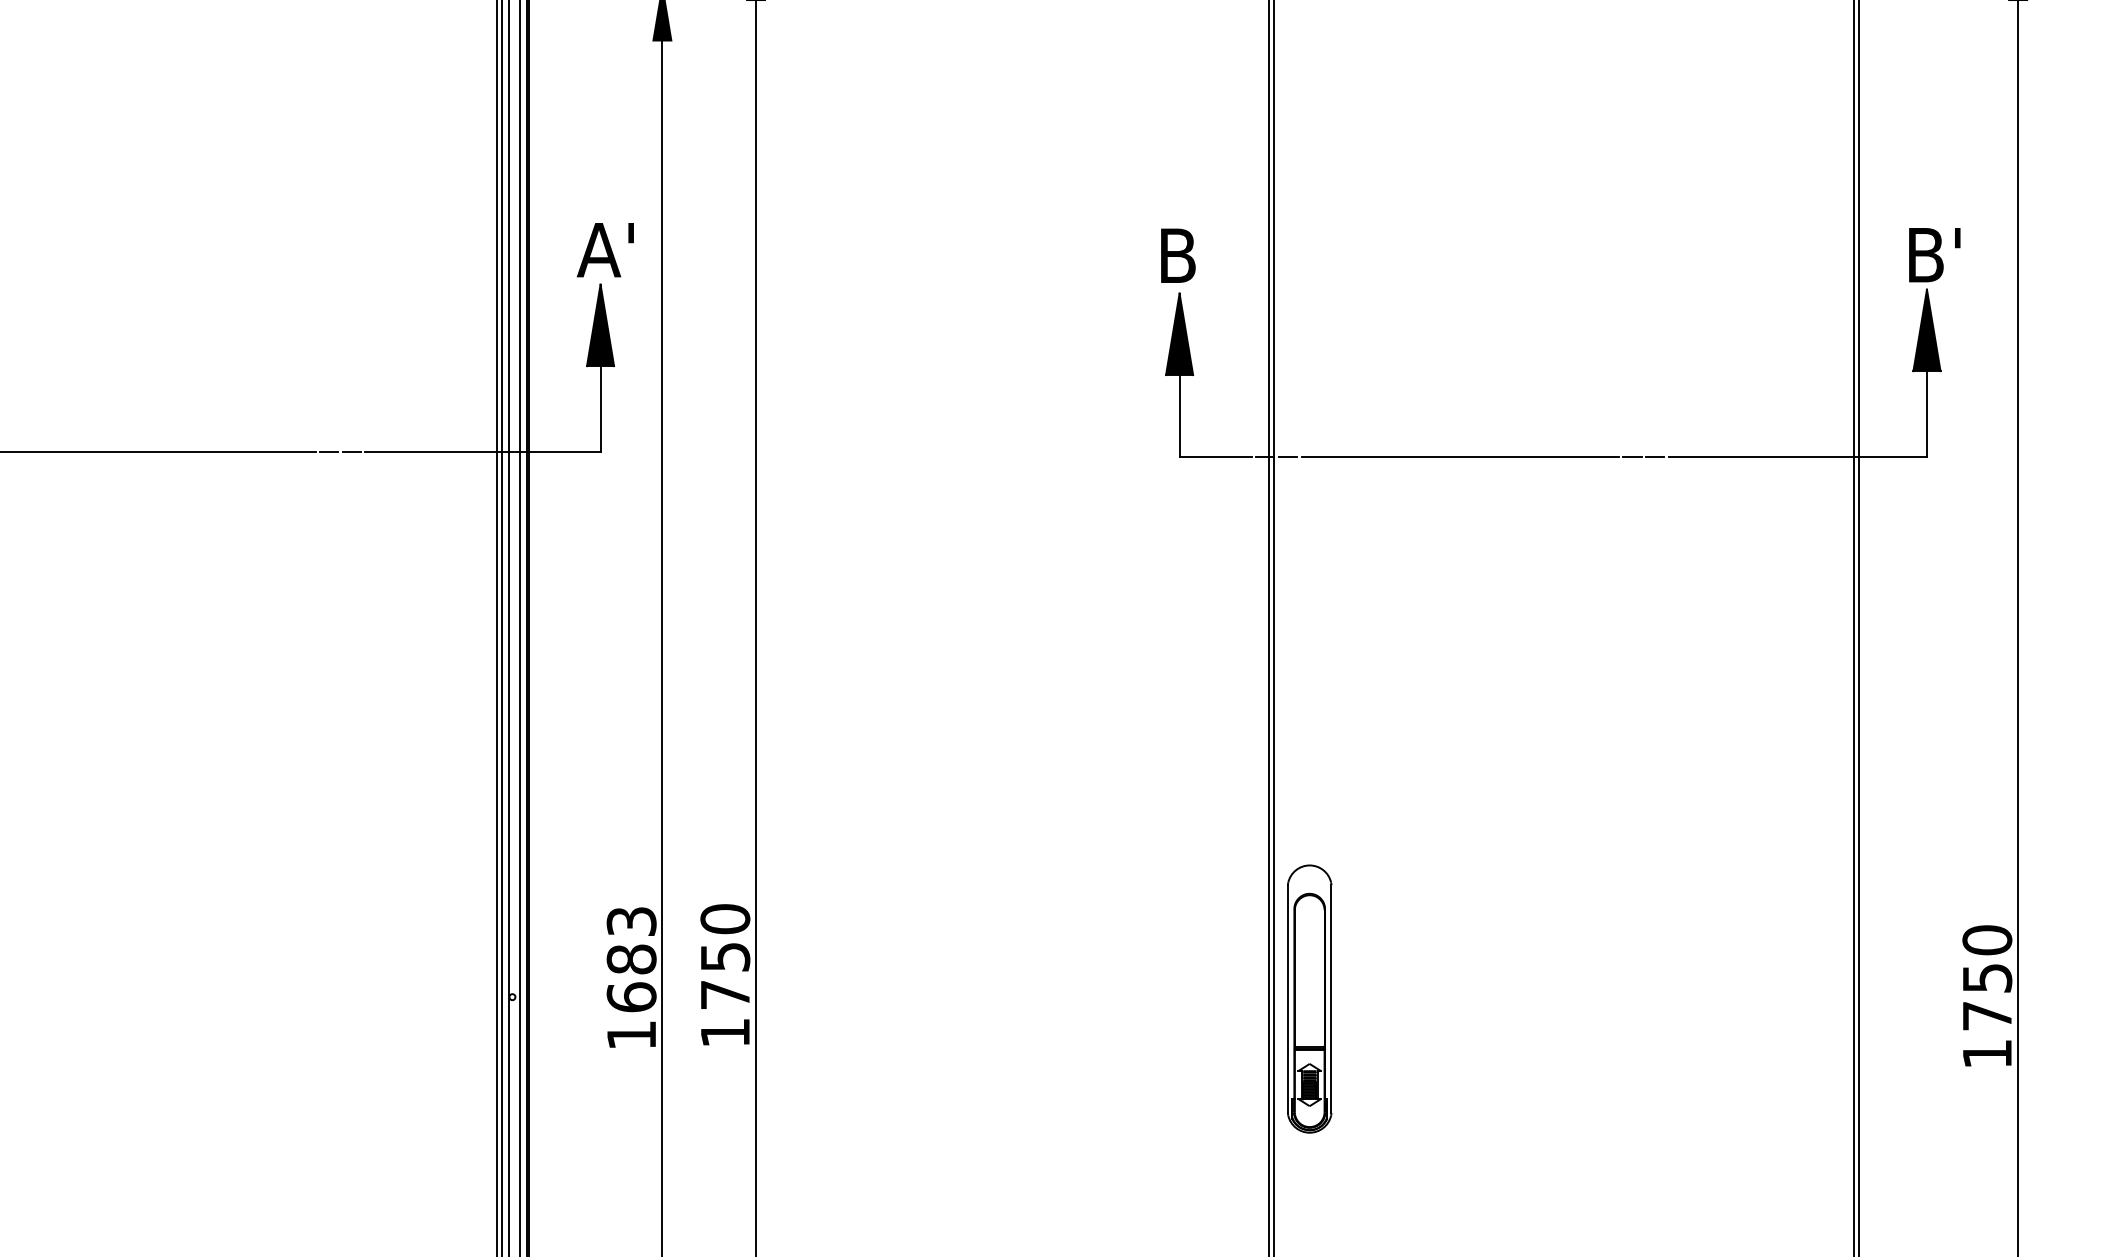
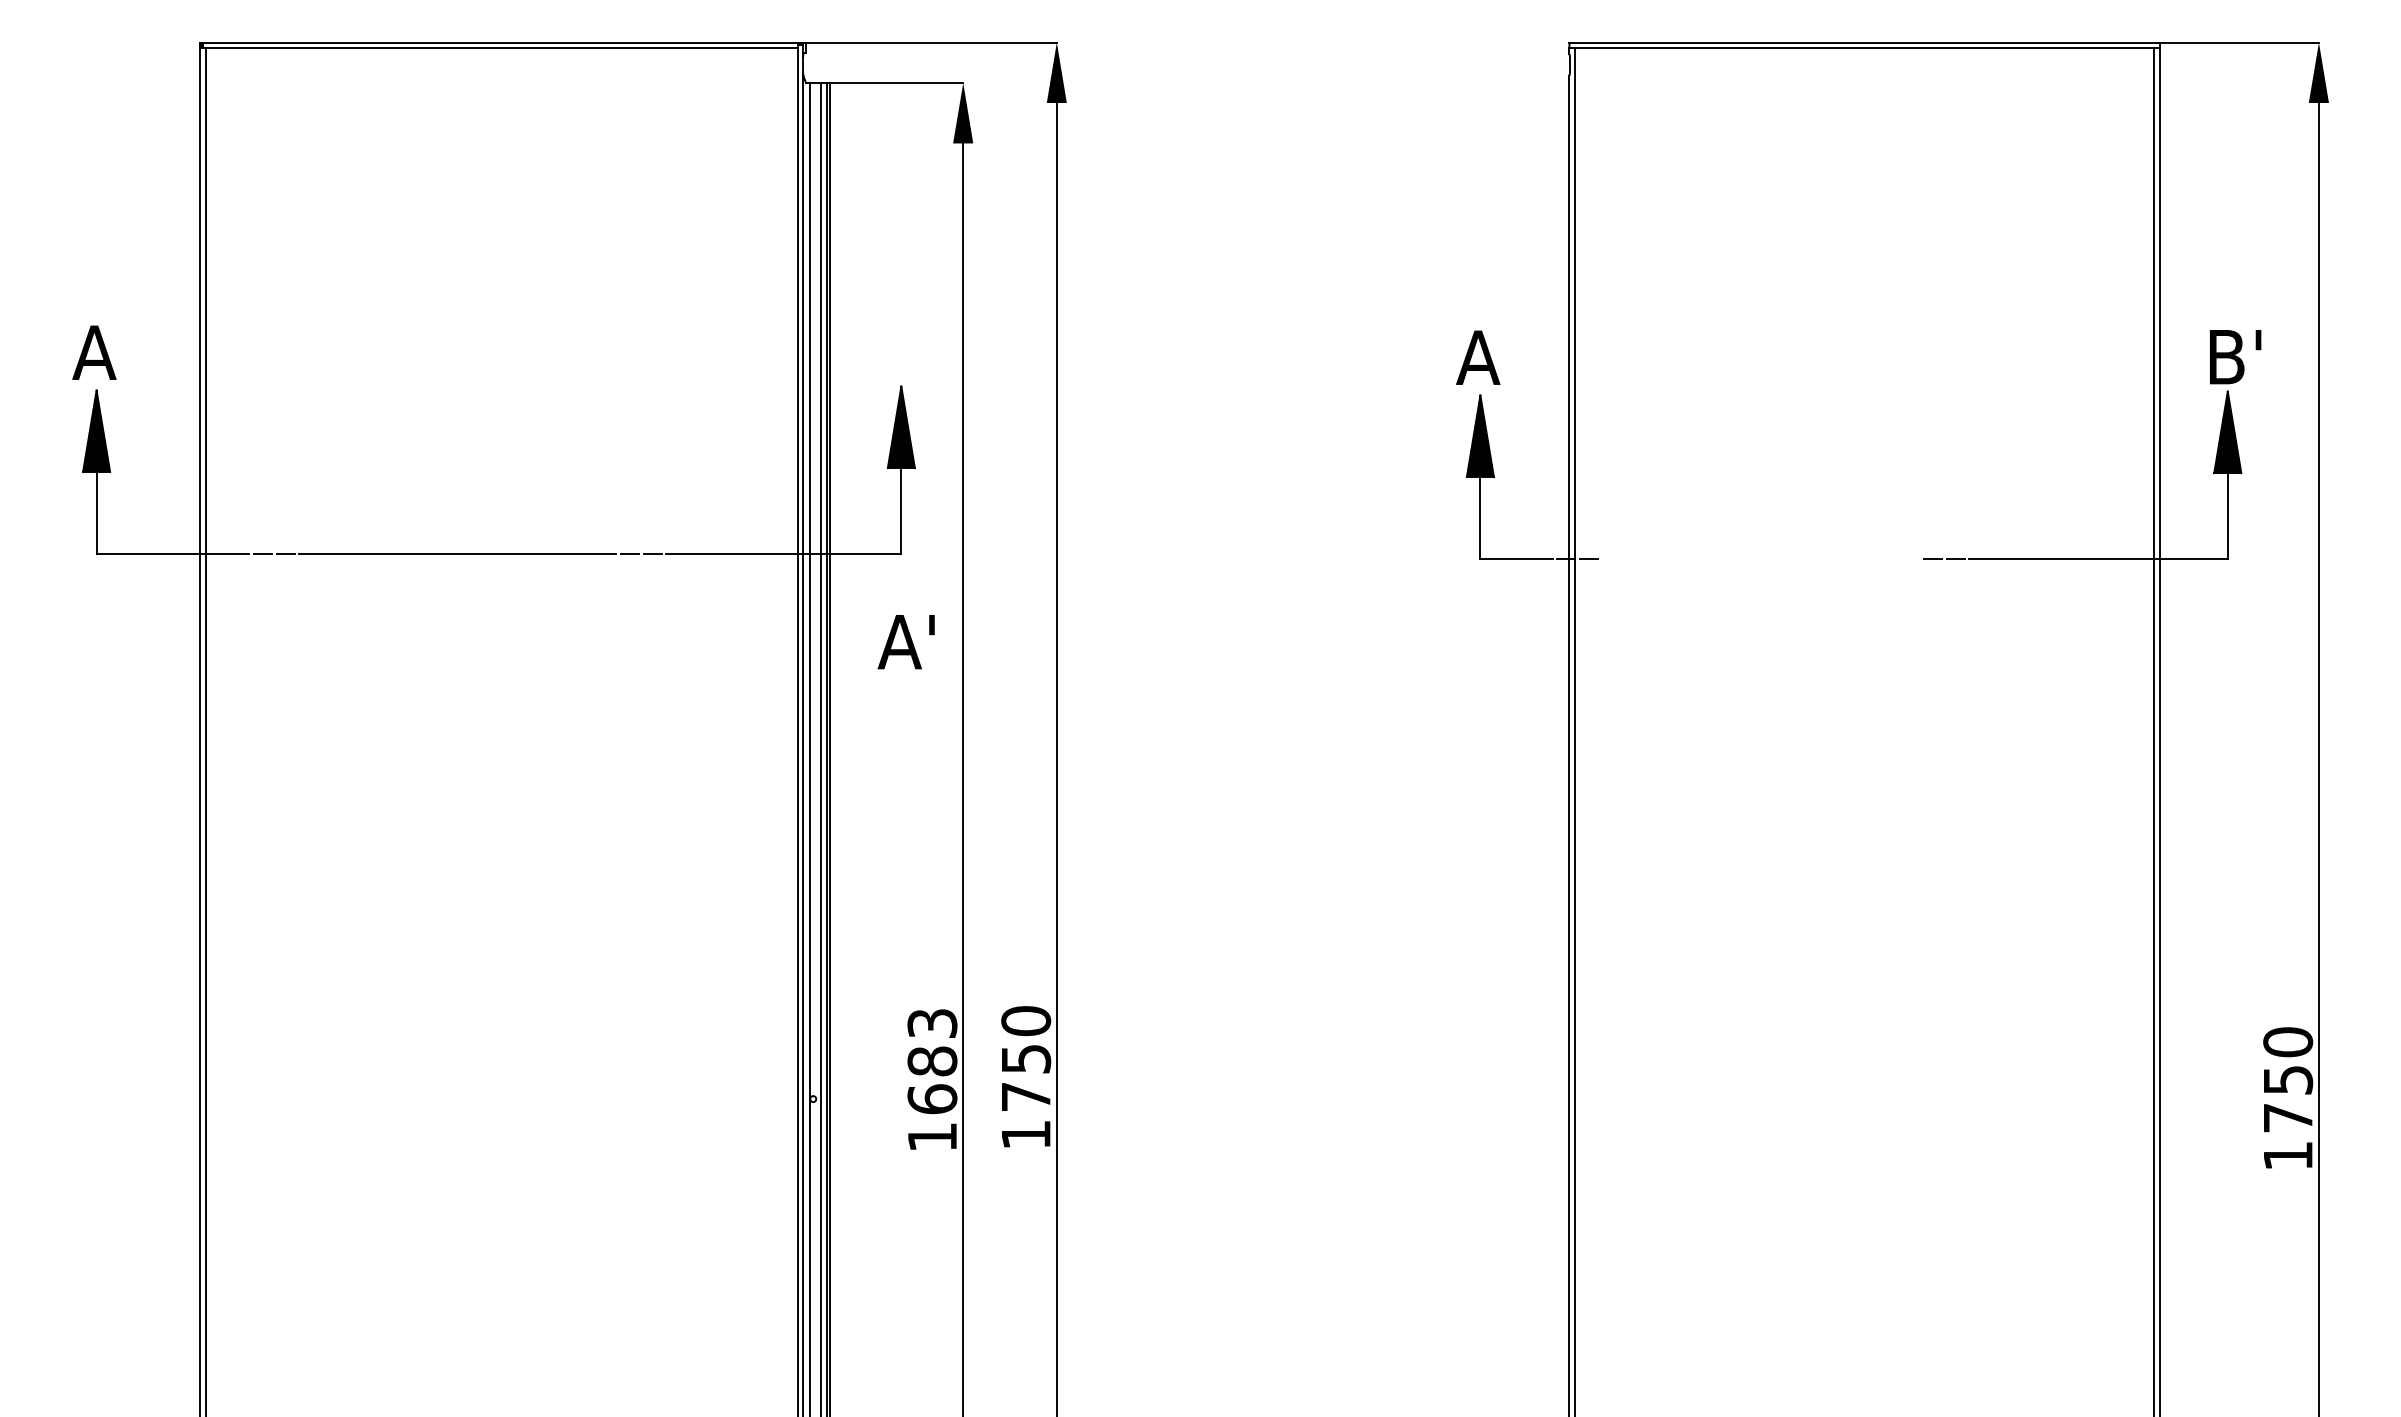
text: (604, 250) -> (905, 642), moved
text: (1177, 255) -> (1478, 357), B -> A
line: (1459, 456) -> (1760, 558), removed
part: (1309, 998) -> (1610, 1100), removed

